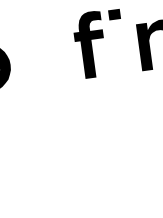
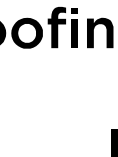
fill: (119, 50) -> (74, 33), added
fill: (42, 59) -> (26, 32), added

